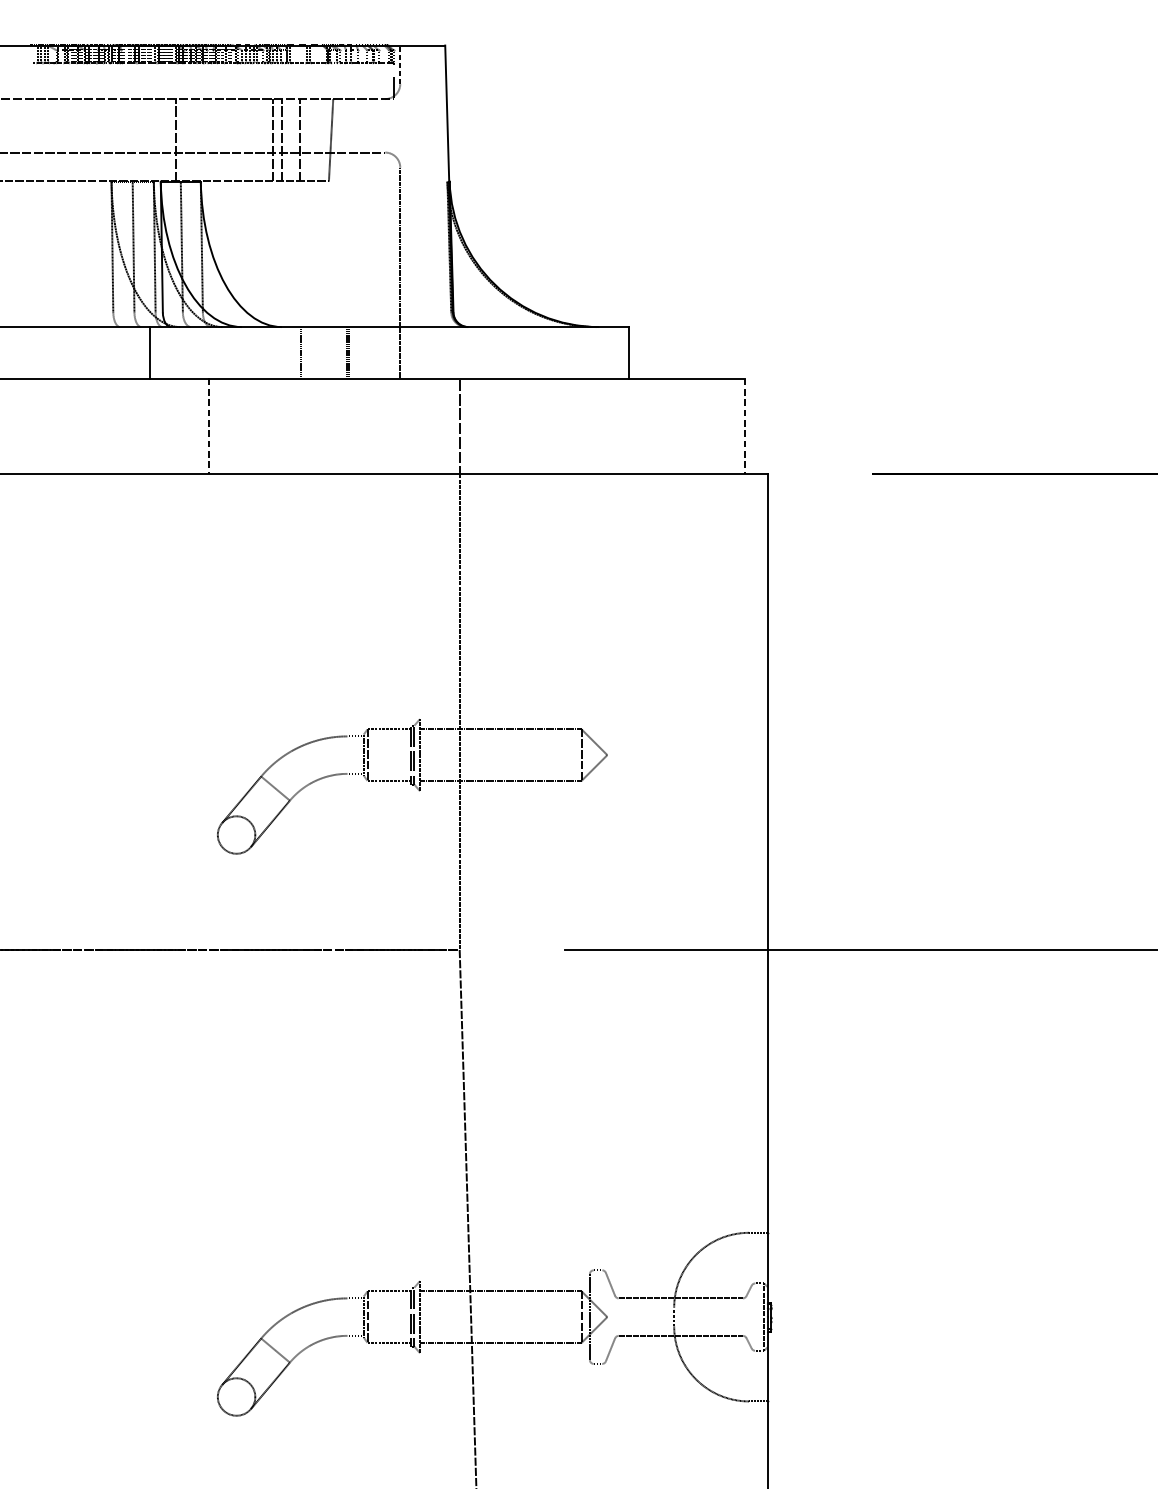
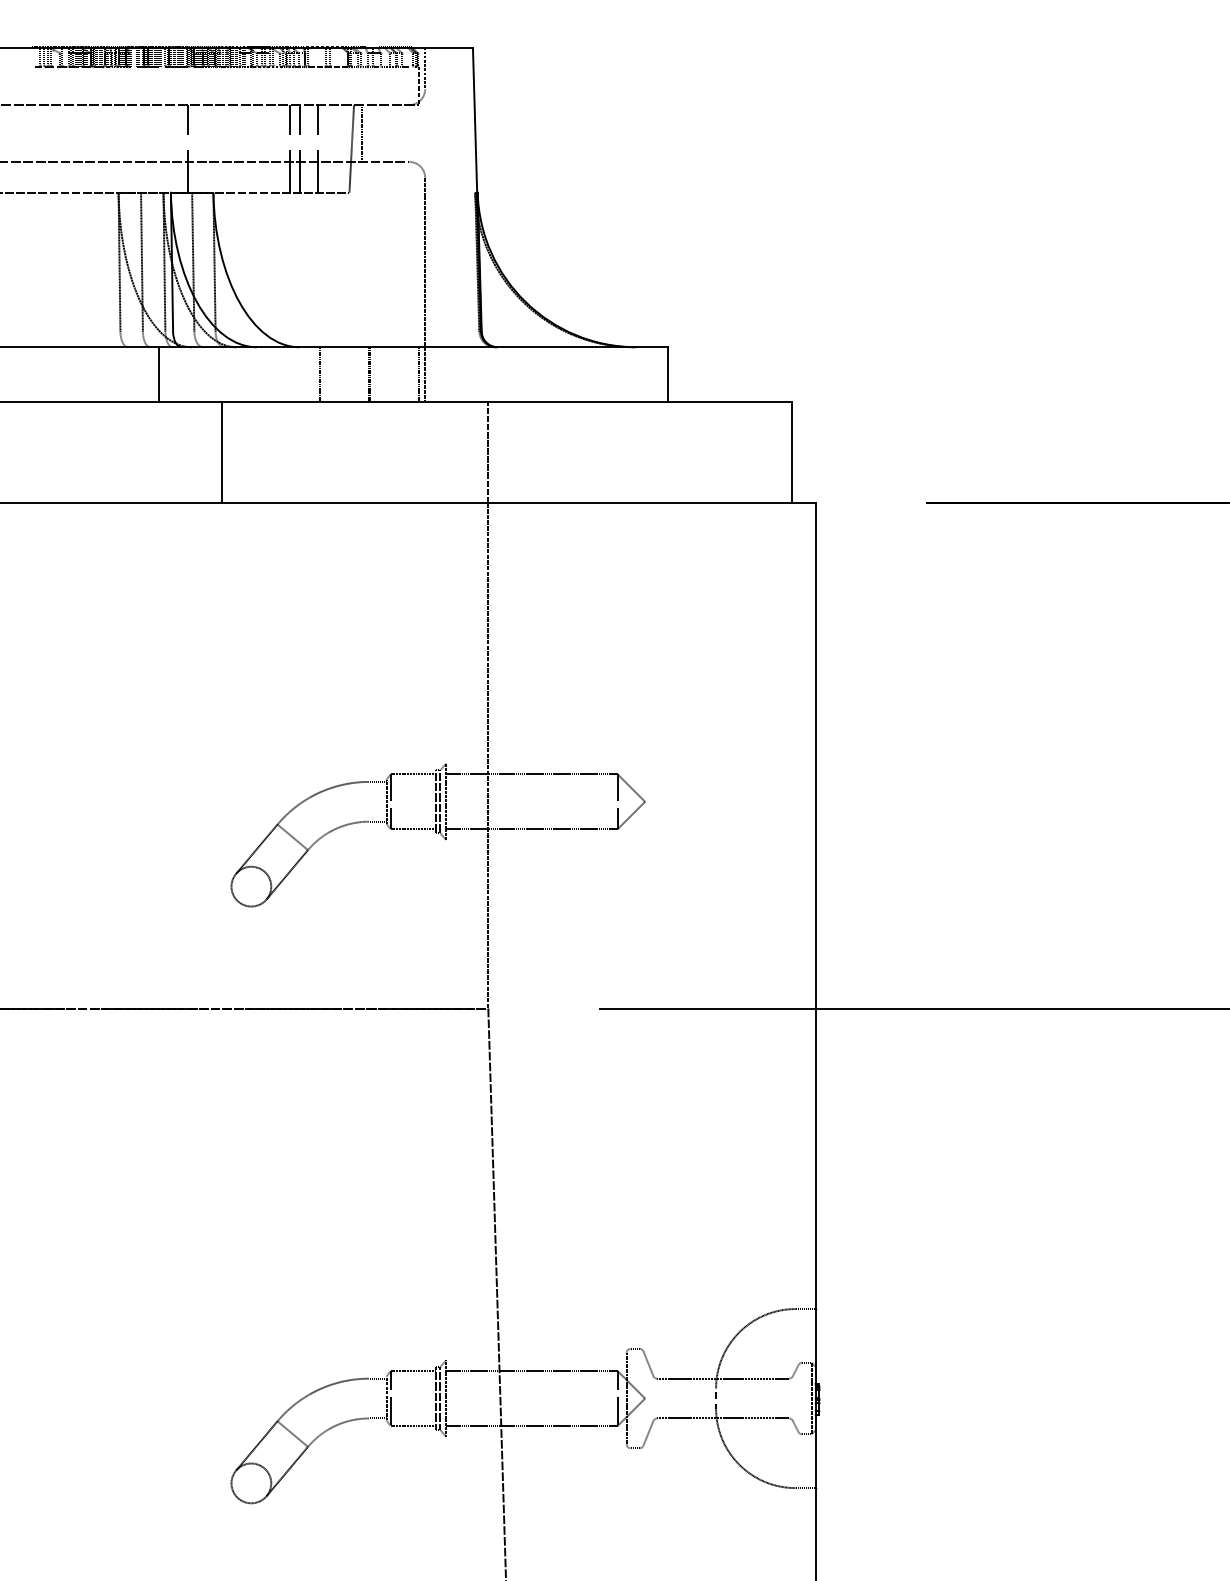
line: (340, 125) -> (361, 133), added
line: (394, 352) -> (419, 374), added
line: (208, 426) -> (221, 452), dashed -> solid
line: (745, 426) -> (791, 452), dashed -> solid

